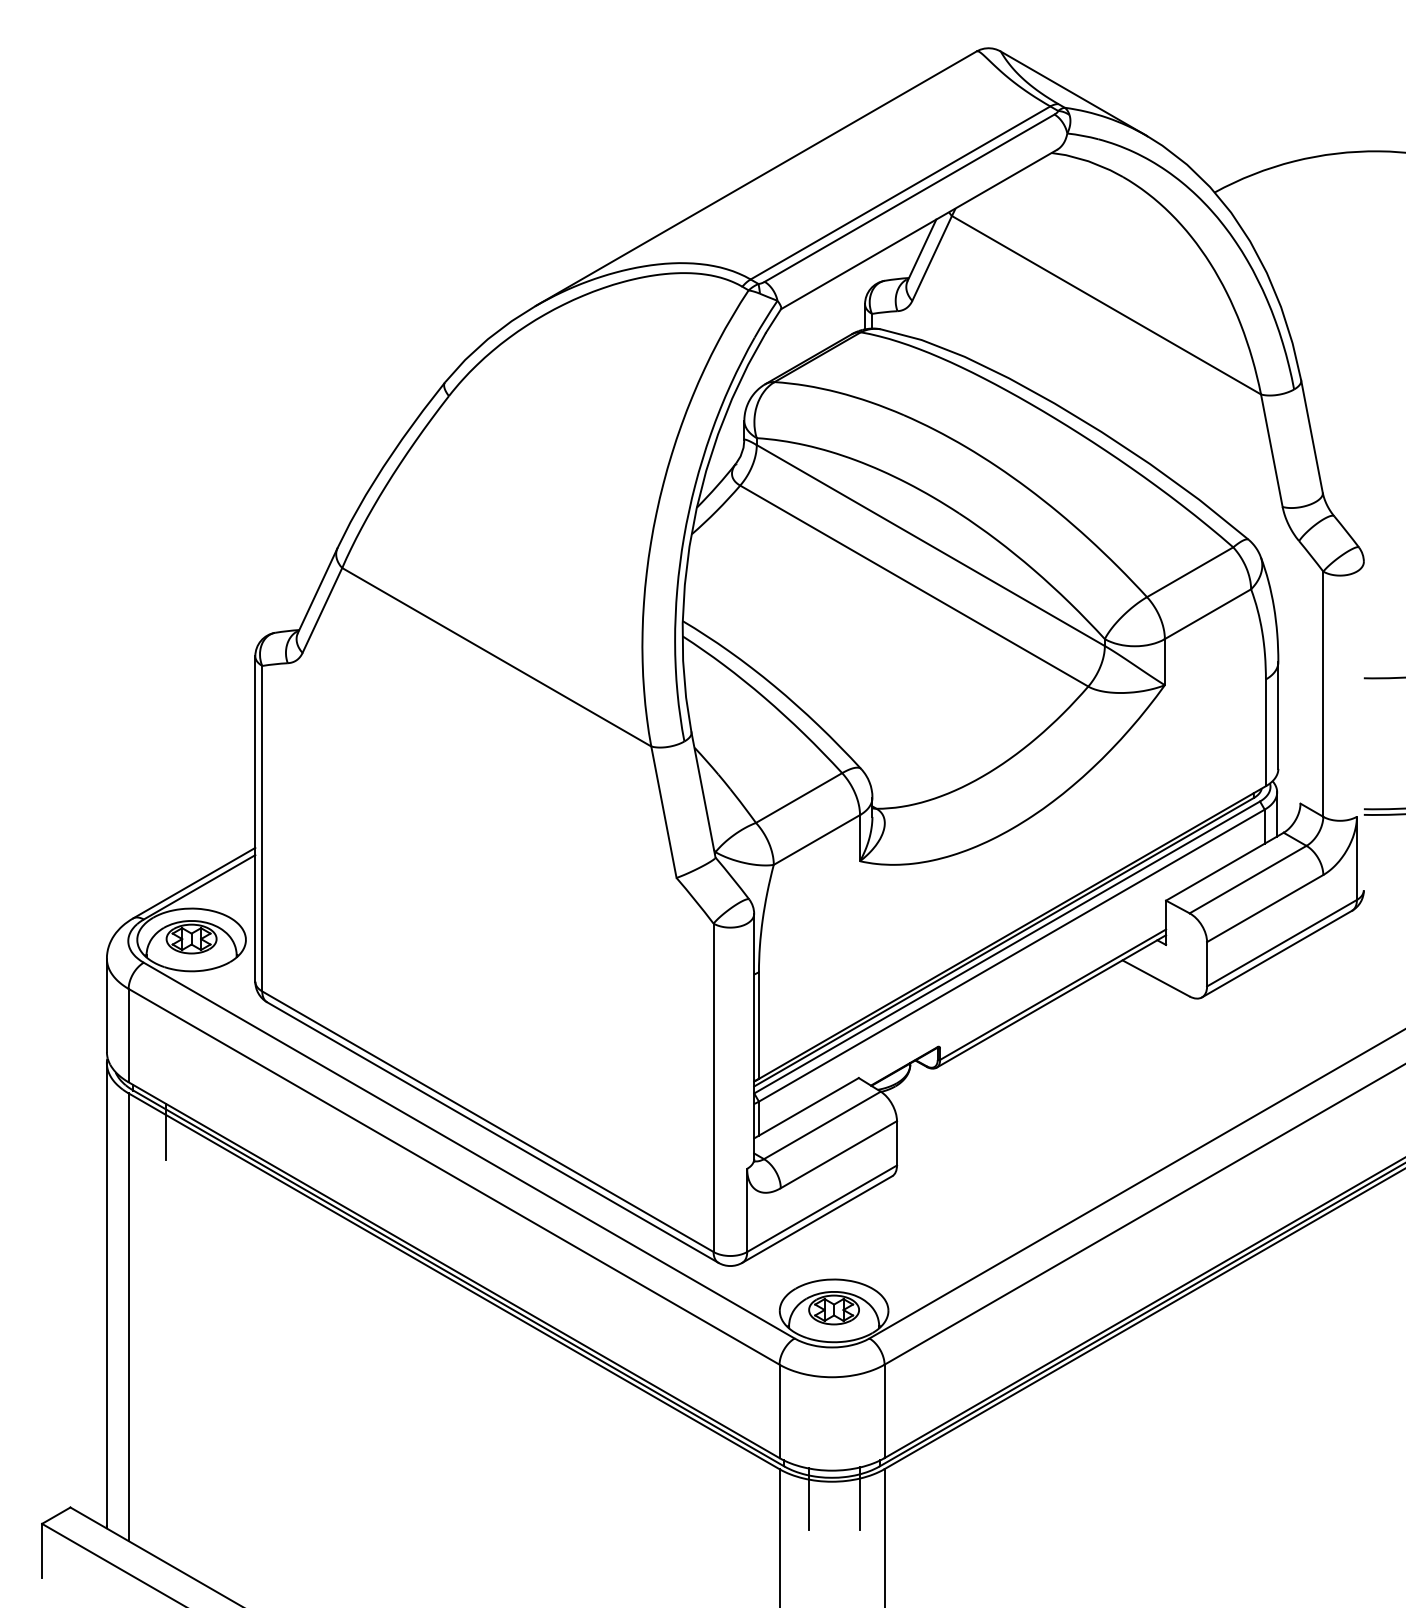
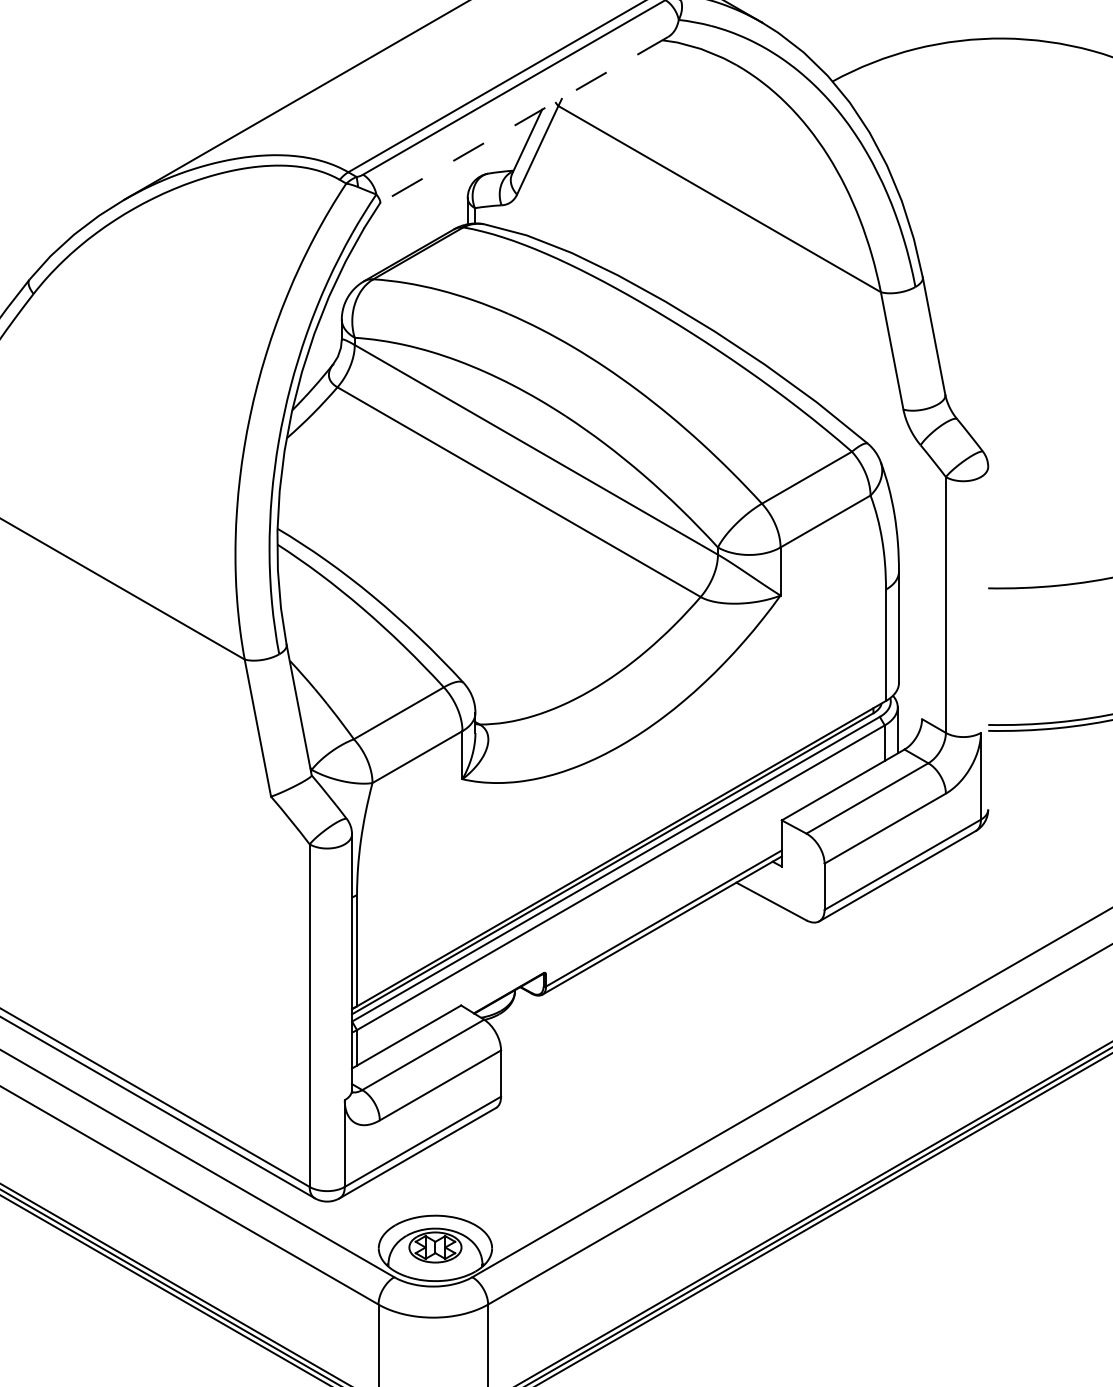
line: (918, 229) -> (523, 120), solid -> dashed

